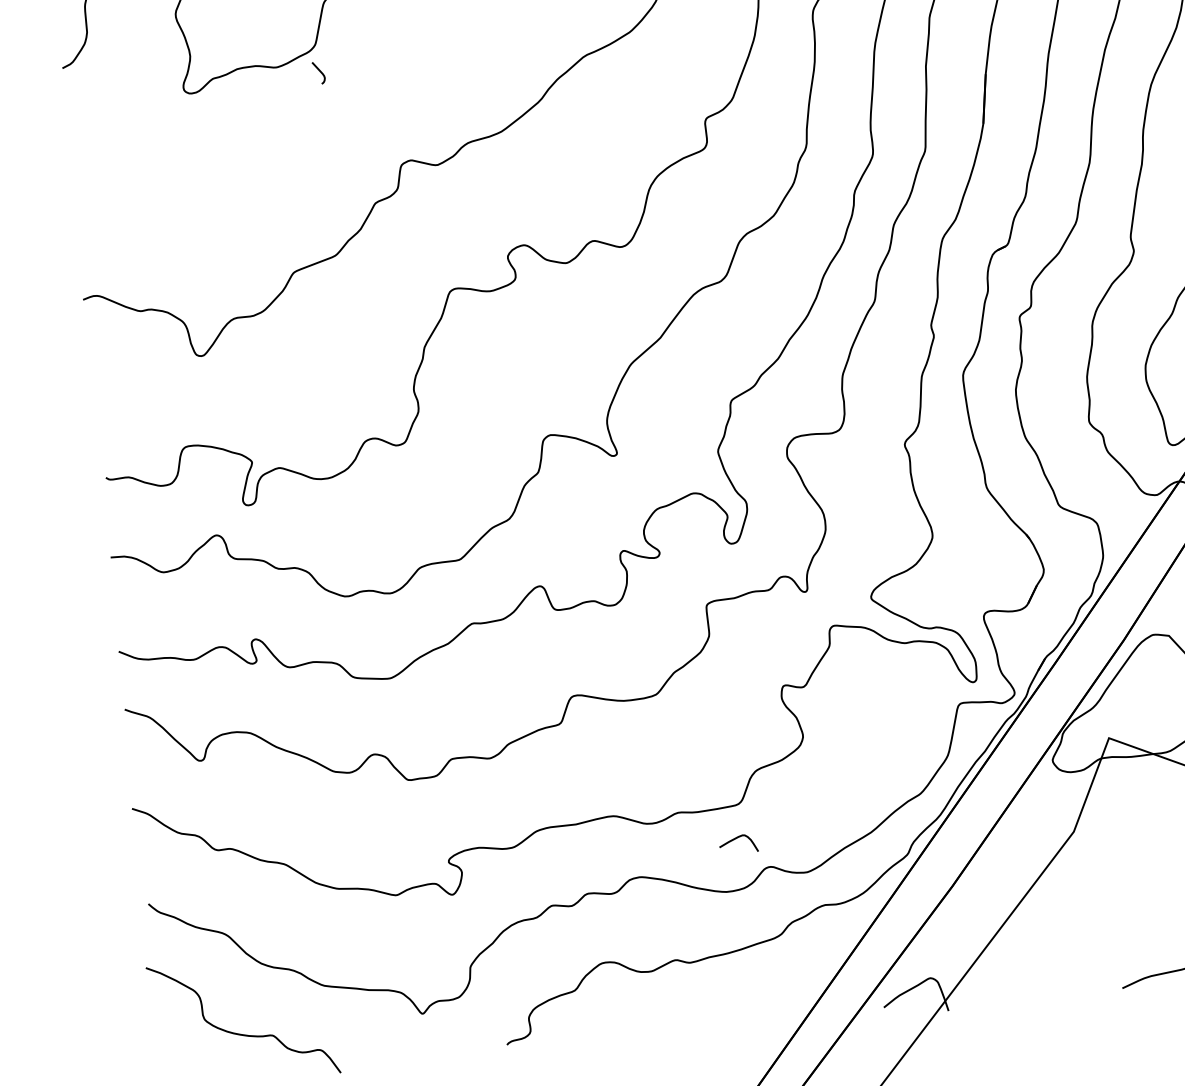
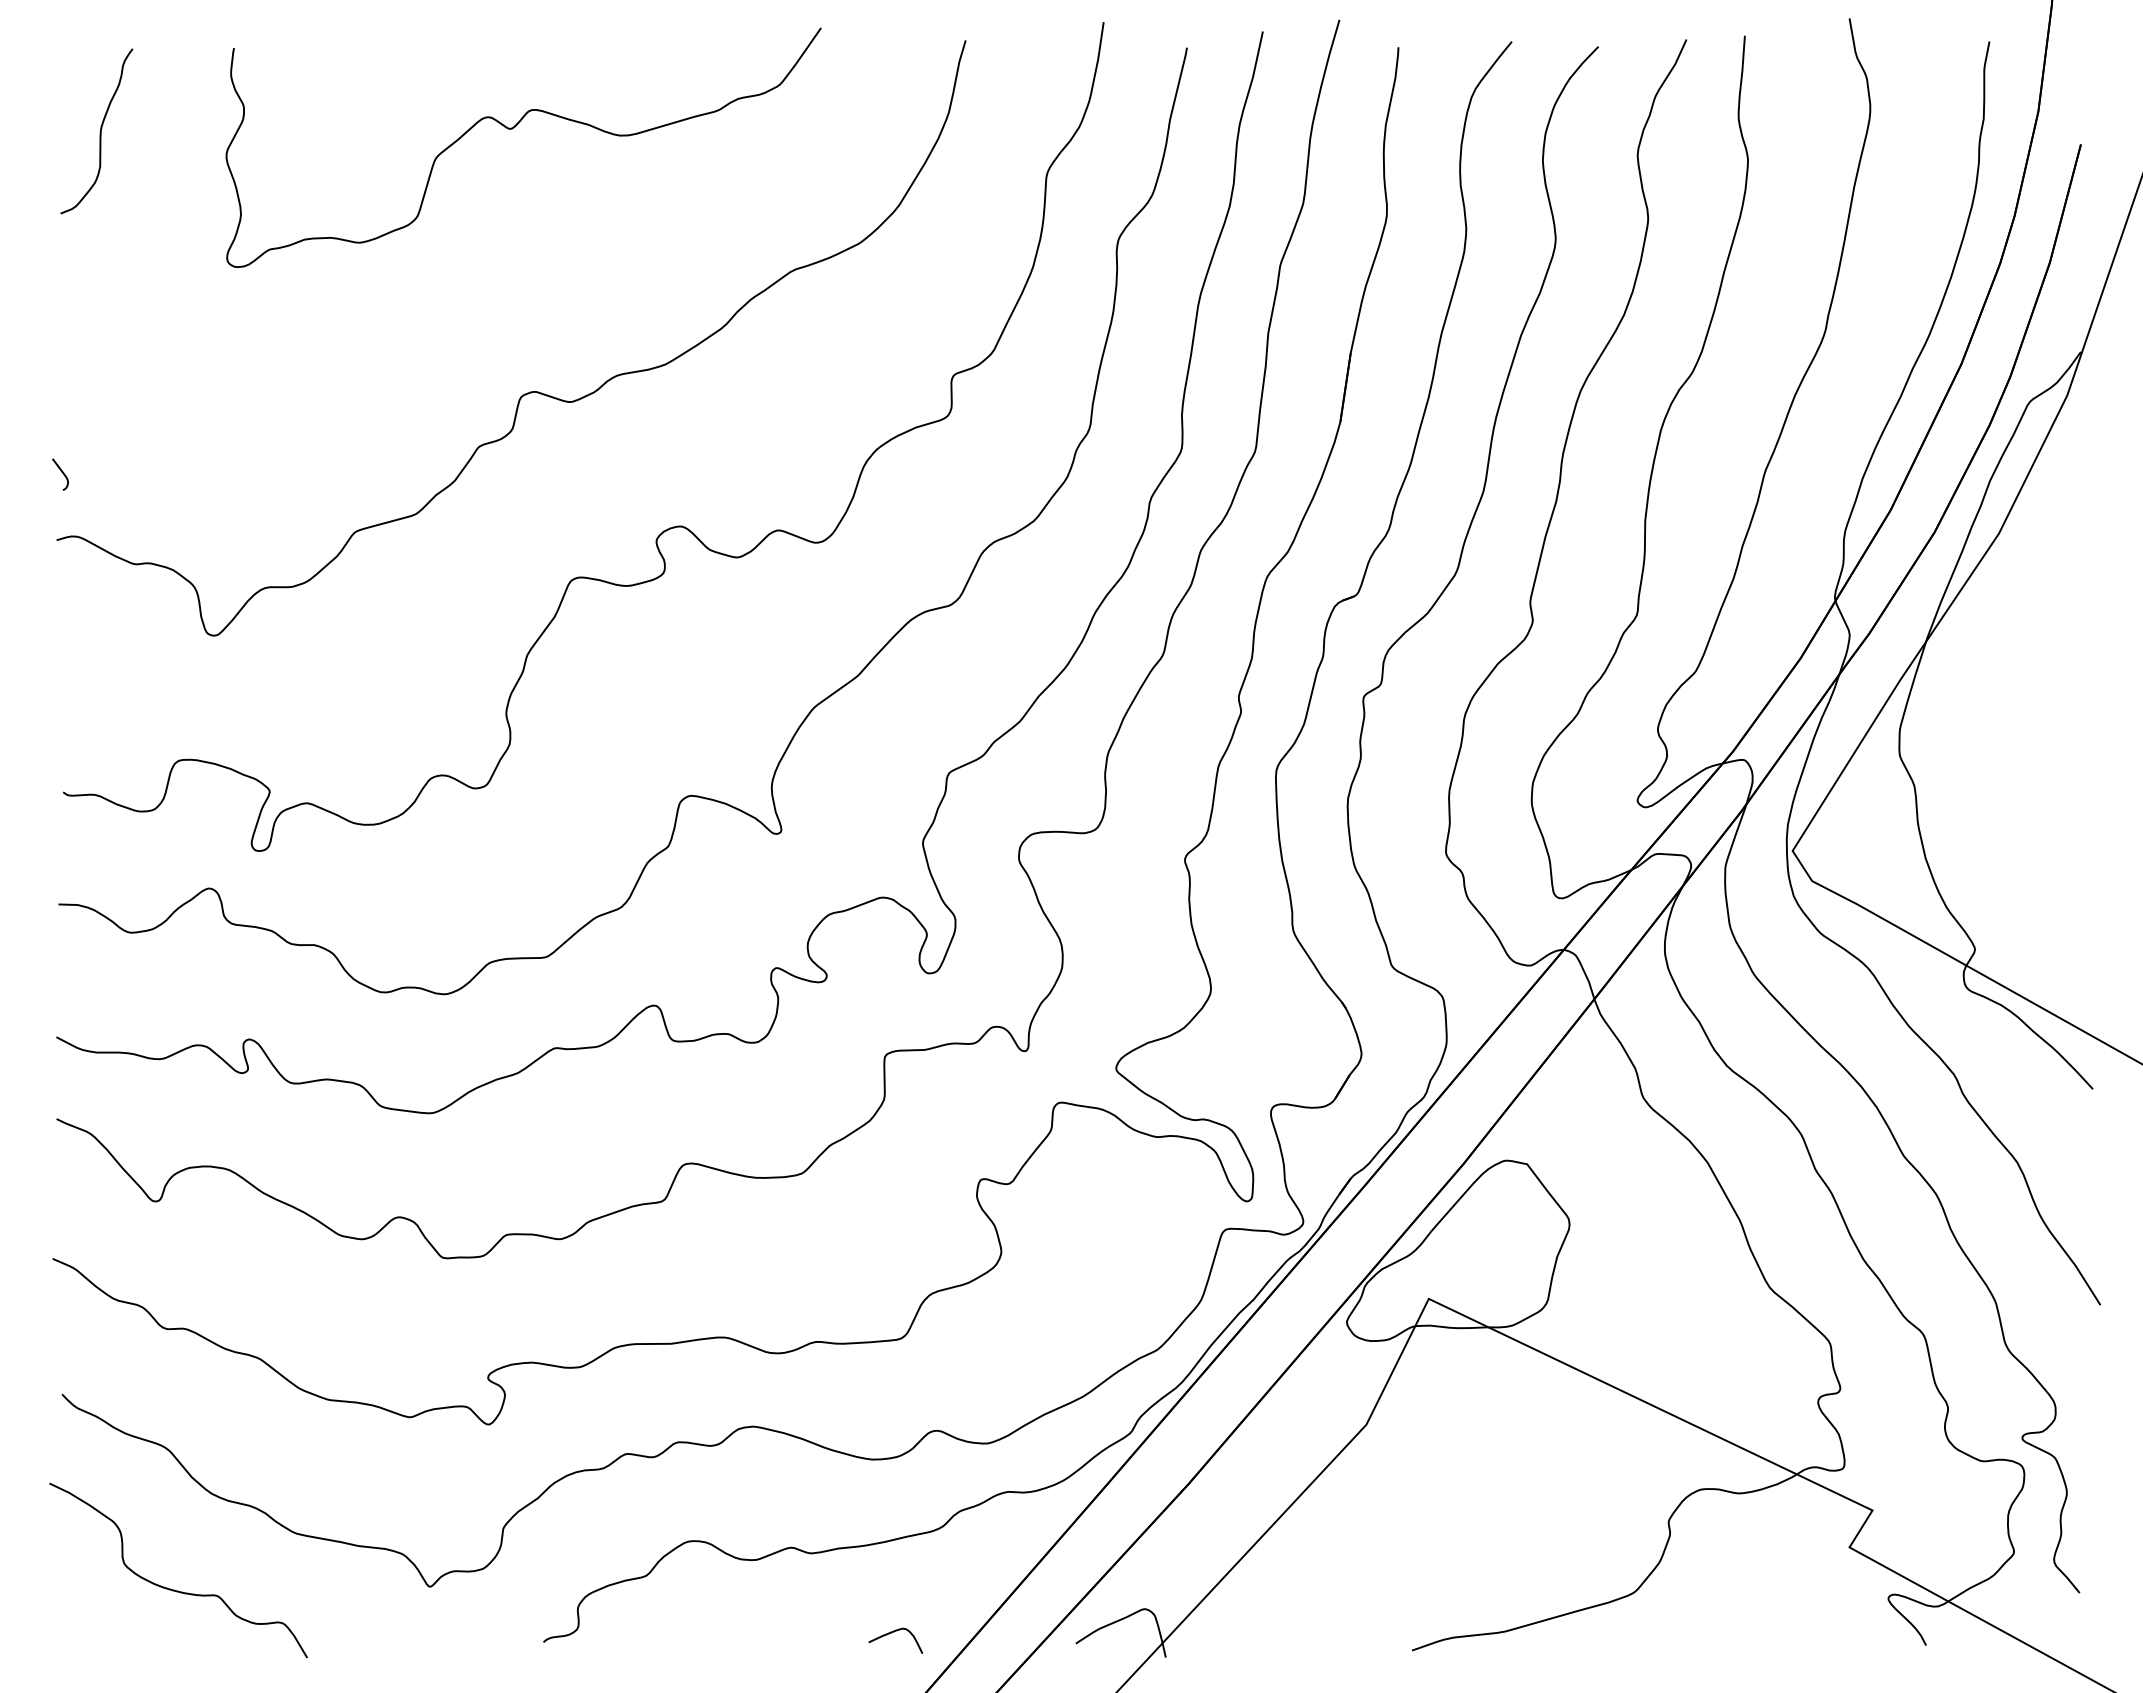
curve: (319, 71) -> (61, 472), moved
curve: (737, 838) -> (894, 1632), moved

